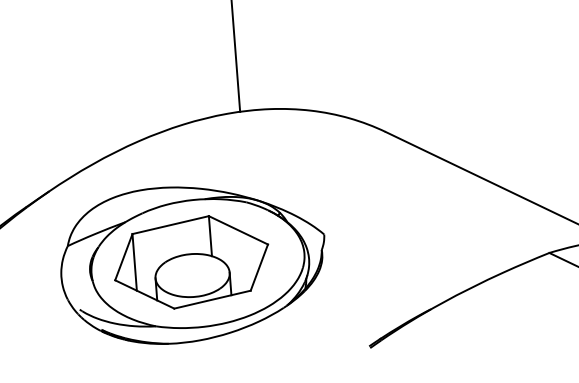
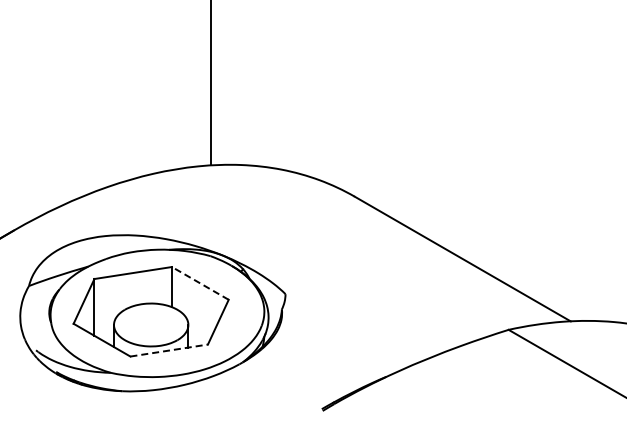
line: (238, 230) -> (200, 283), solid -> dashed
line: (212, 299) -> (169, 350), solid -> dashed

